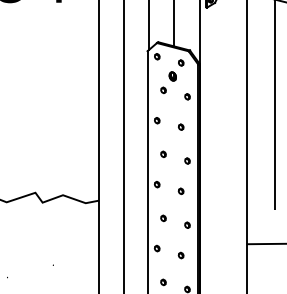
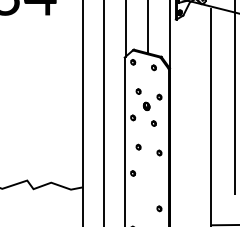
part: (172, 76) -> (146, 106), moved
part: (180, 190) -> (153, 178), removed
part: (163, 218) -> (138, 202), removed

